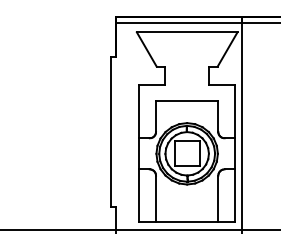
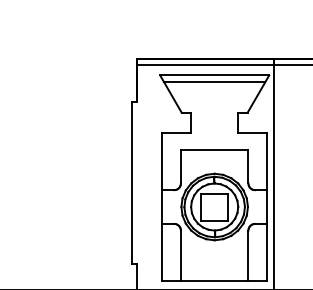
line: (187, 38) -> (214, 82), added

